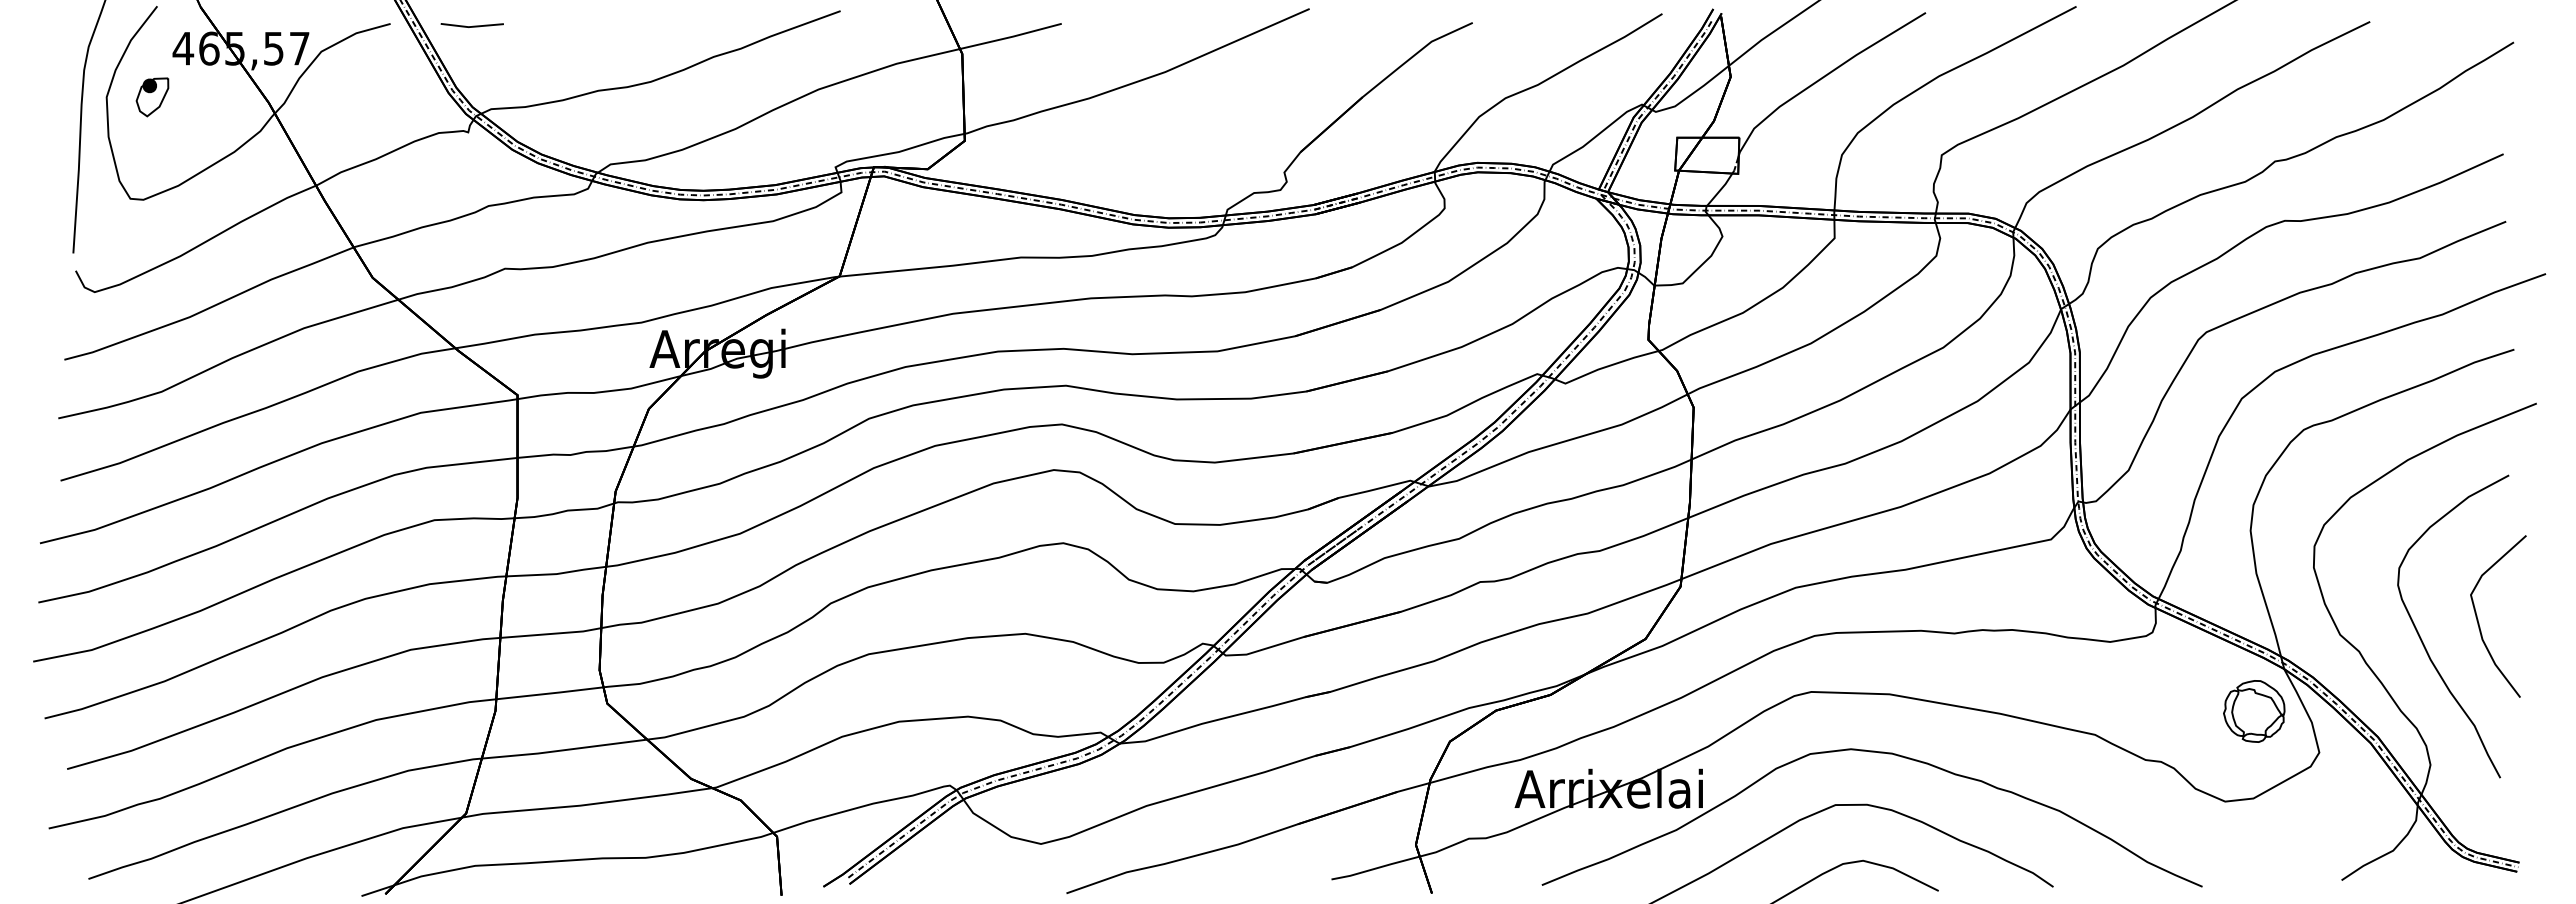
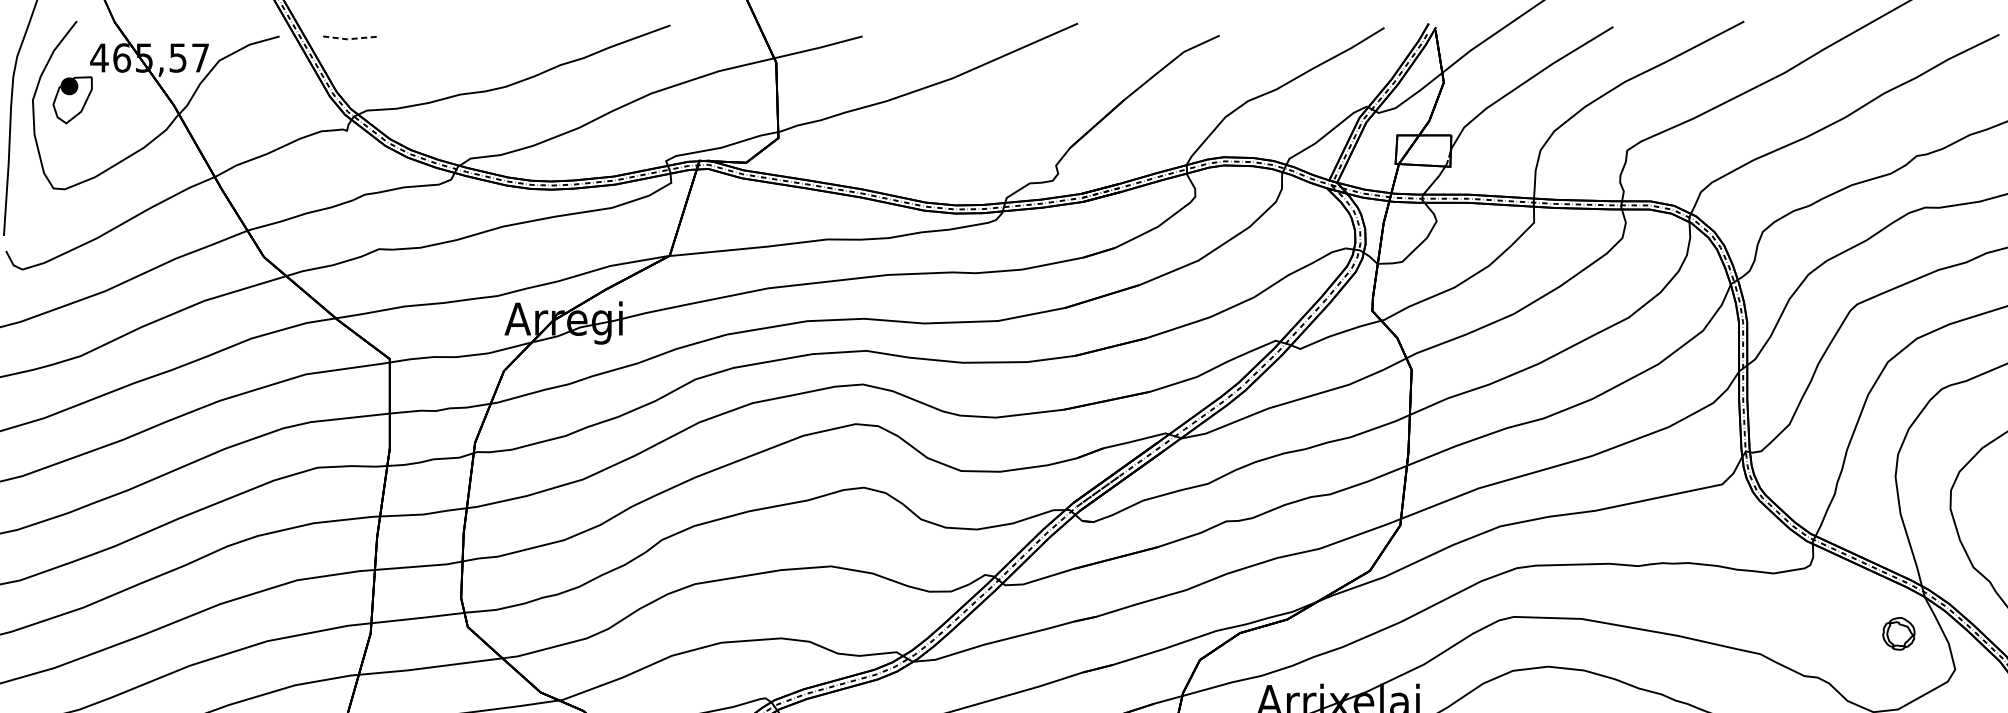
line: (471, 26) -> (349, 38), solid -> dashed
part: (152, 97) -> (72, 100), size x1.4
part: (2254, 711) -> (1898, 633), size x0.6

